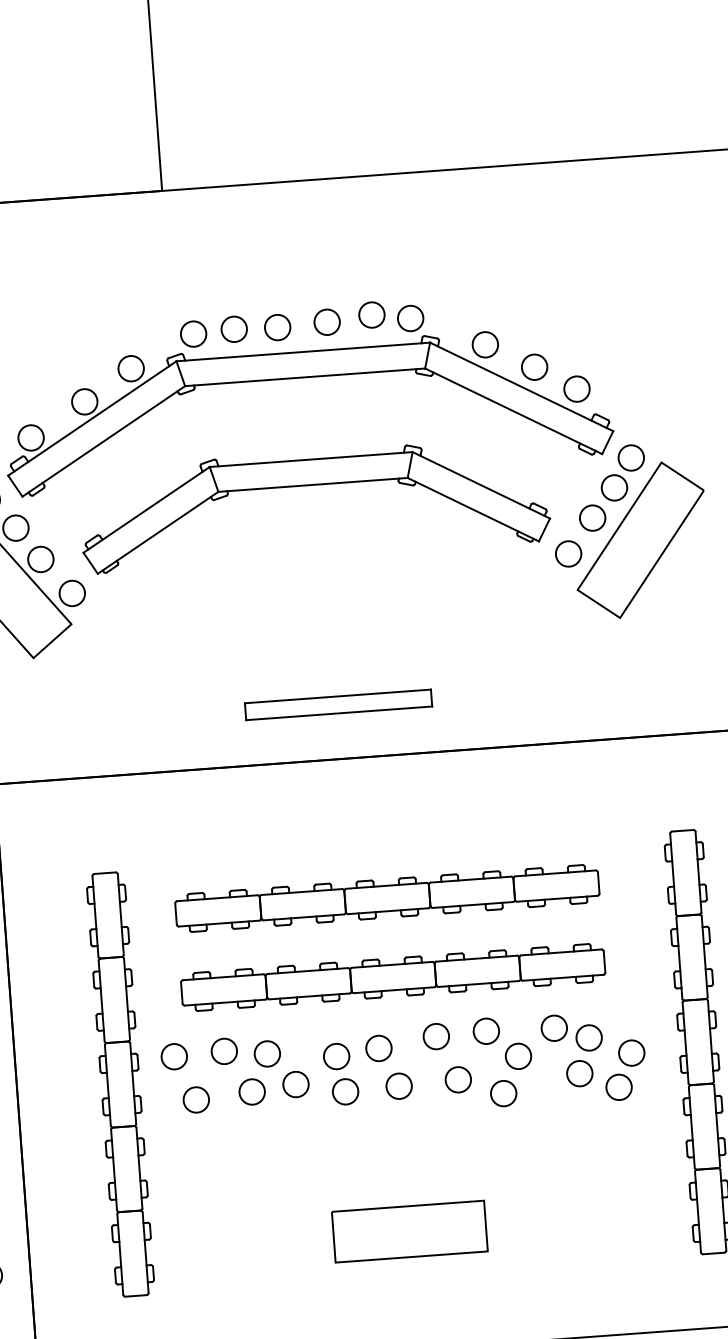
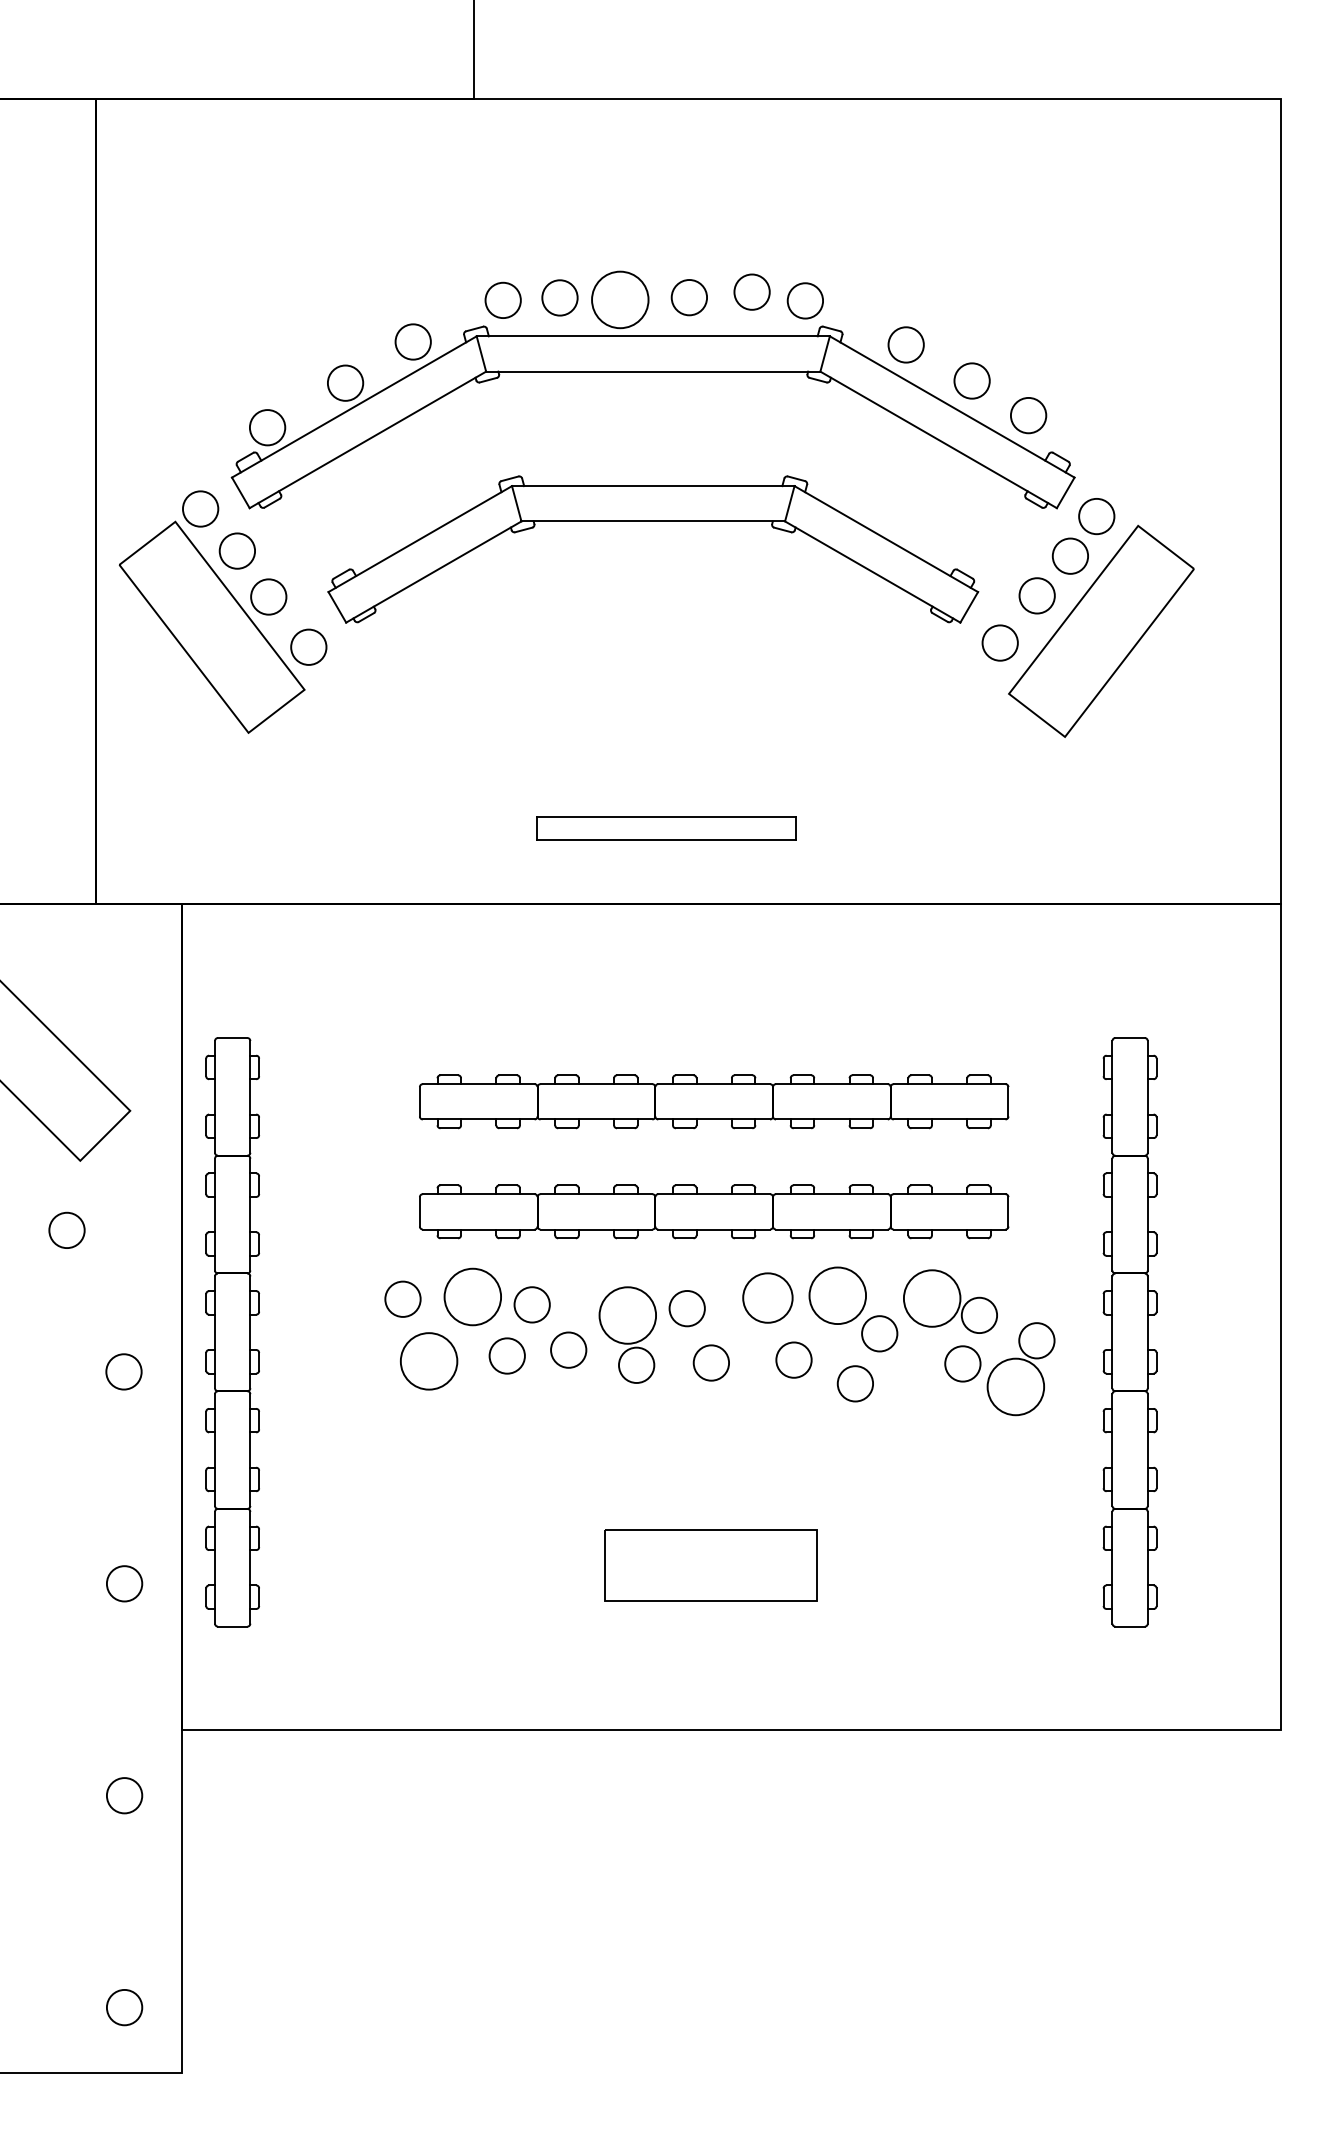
circle: (277, 327) -> (619, 299), size x1.6
circle: (553, 1028) -> (931, 1298), size x1.6
circle: (486, 1031) -> (837, 1295), size x1.6
circle: (436, 1036) -> (767, 1297), size x1.4
circle: (224, 1051) -> (472, 1296), size x1.6
circle: (336, 1056) -> (627, 1315), size x1.6
part: (120, 1084) -> (232, 1332), moved
circle: (618, 1087) -> (1015, 1386), size x1.6
circle: (195, 1100) -> (428, 1361), size x1.6

